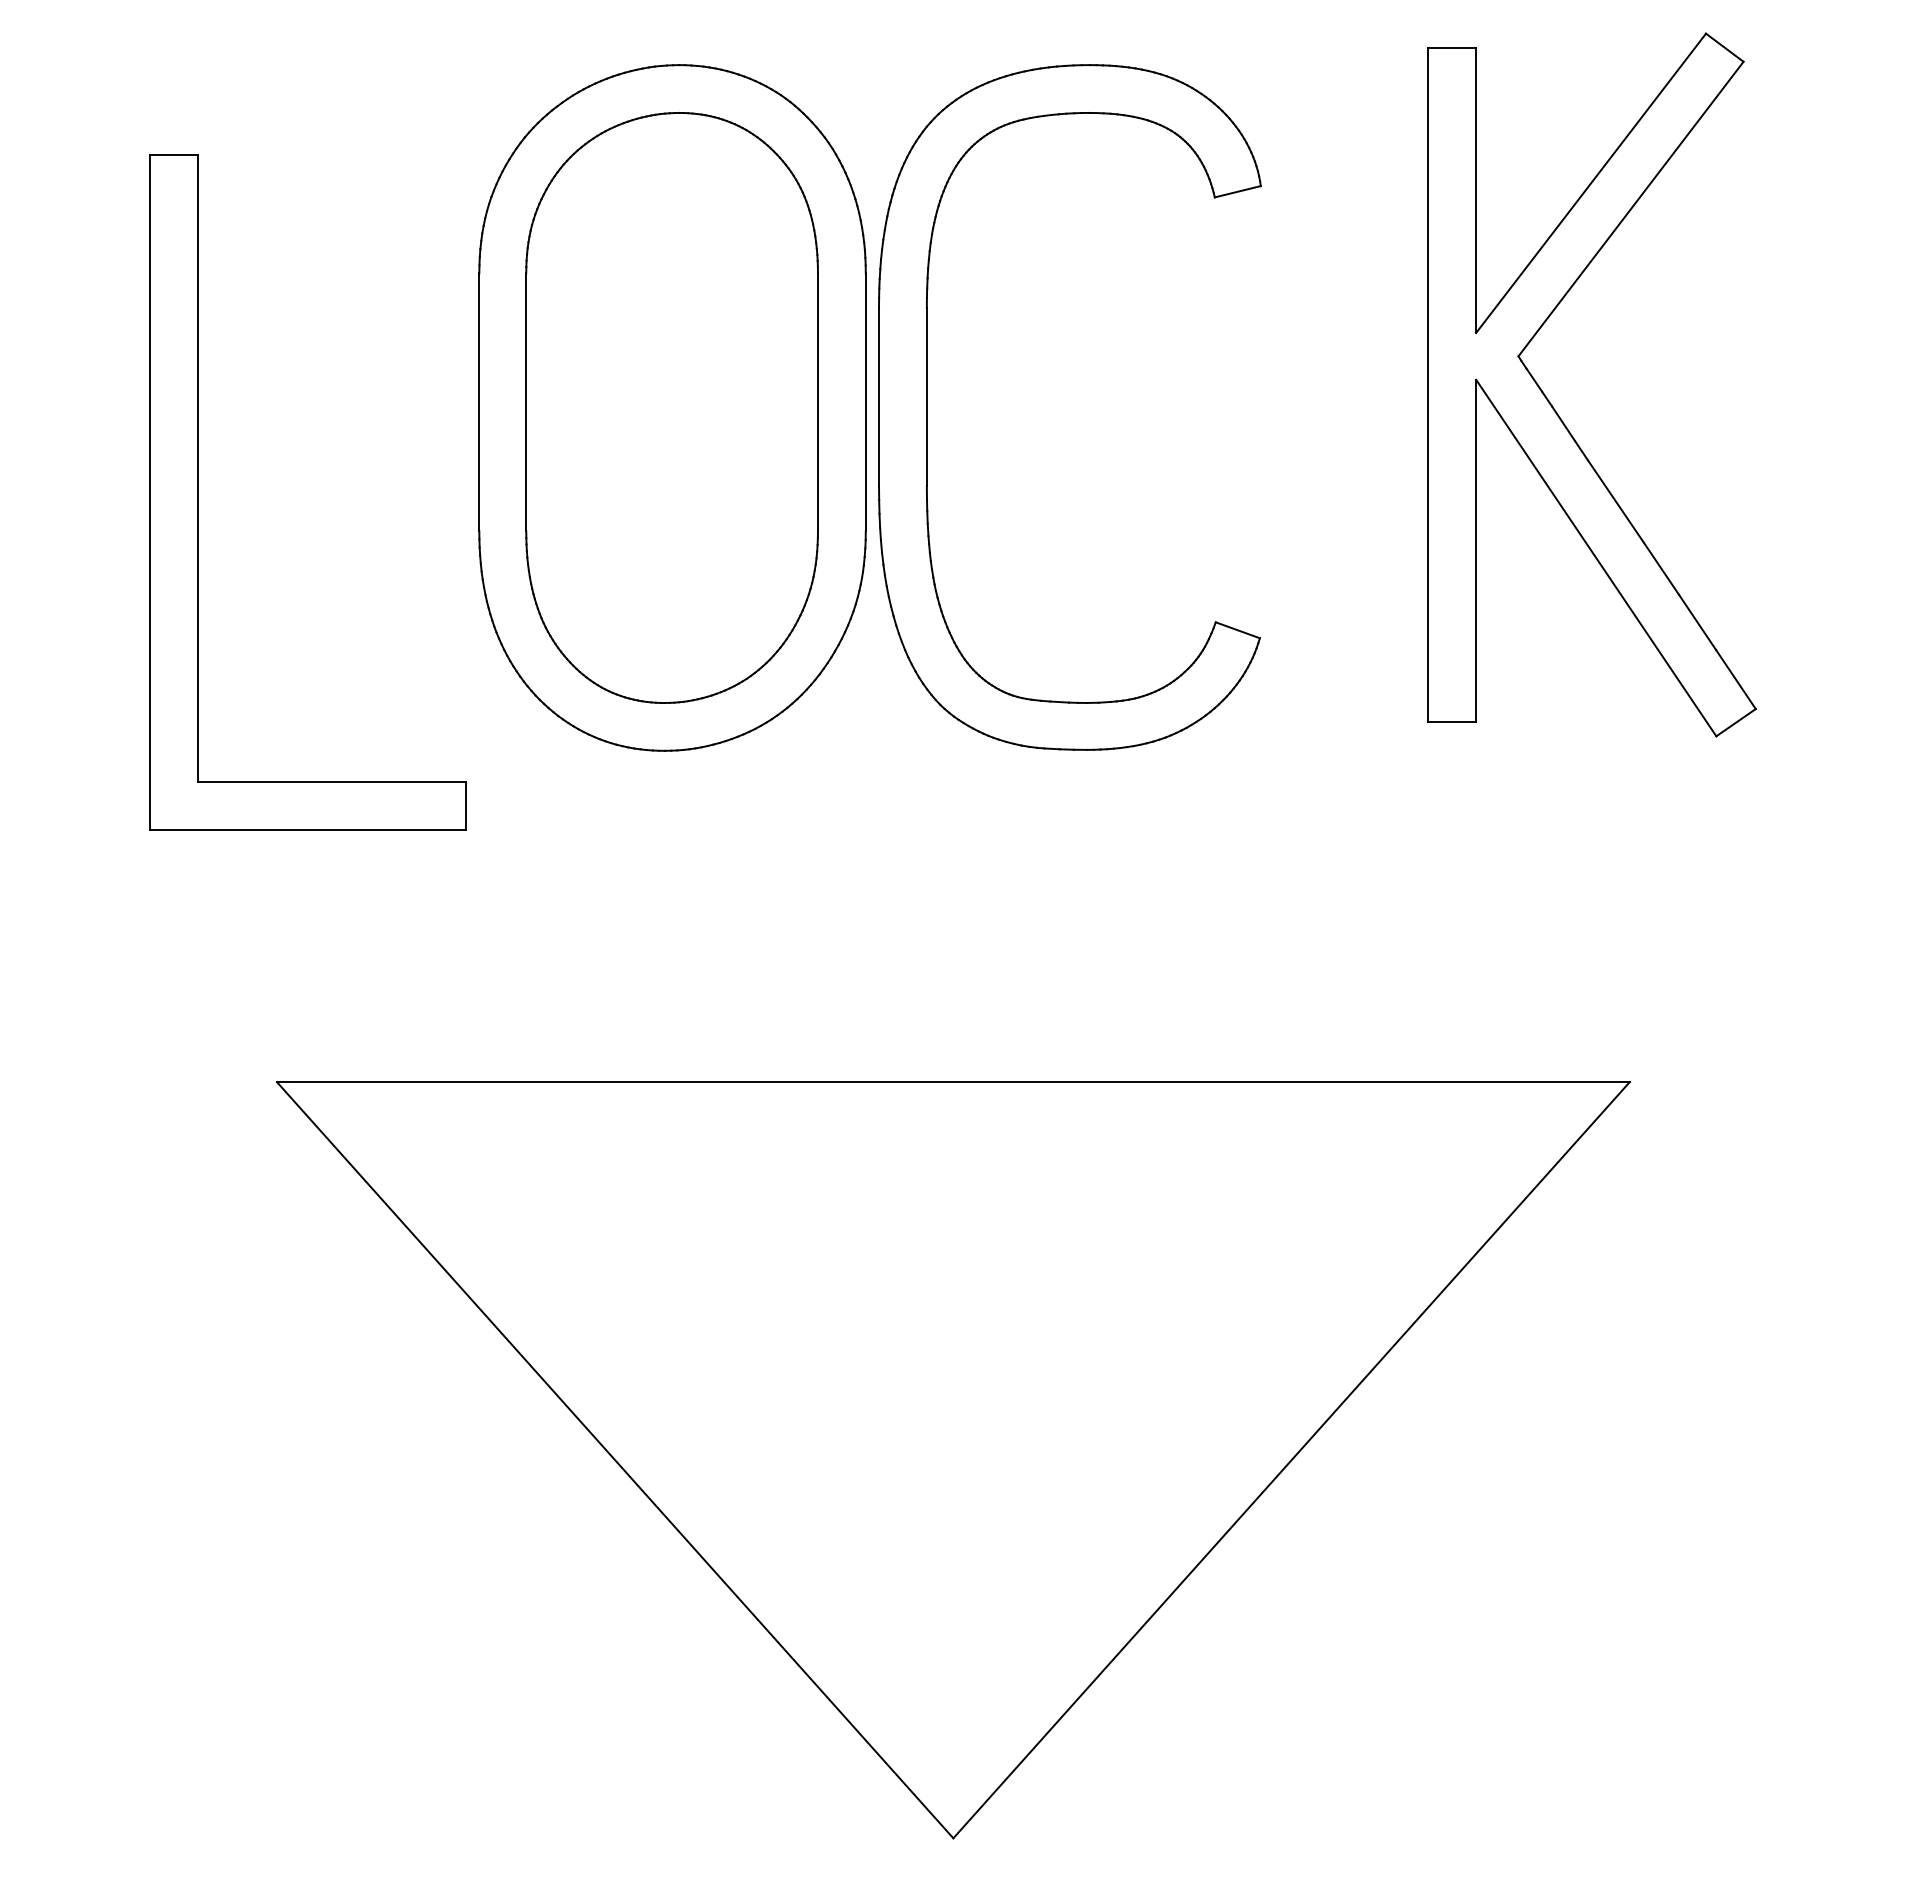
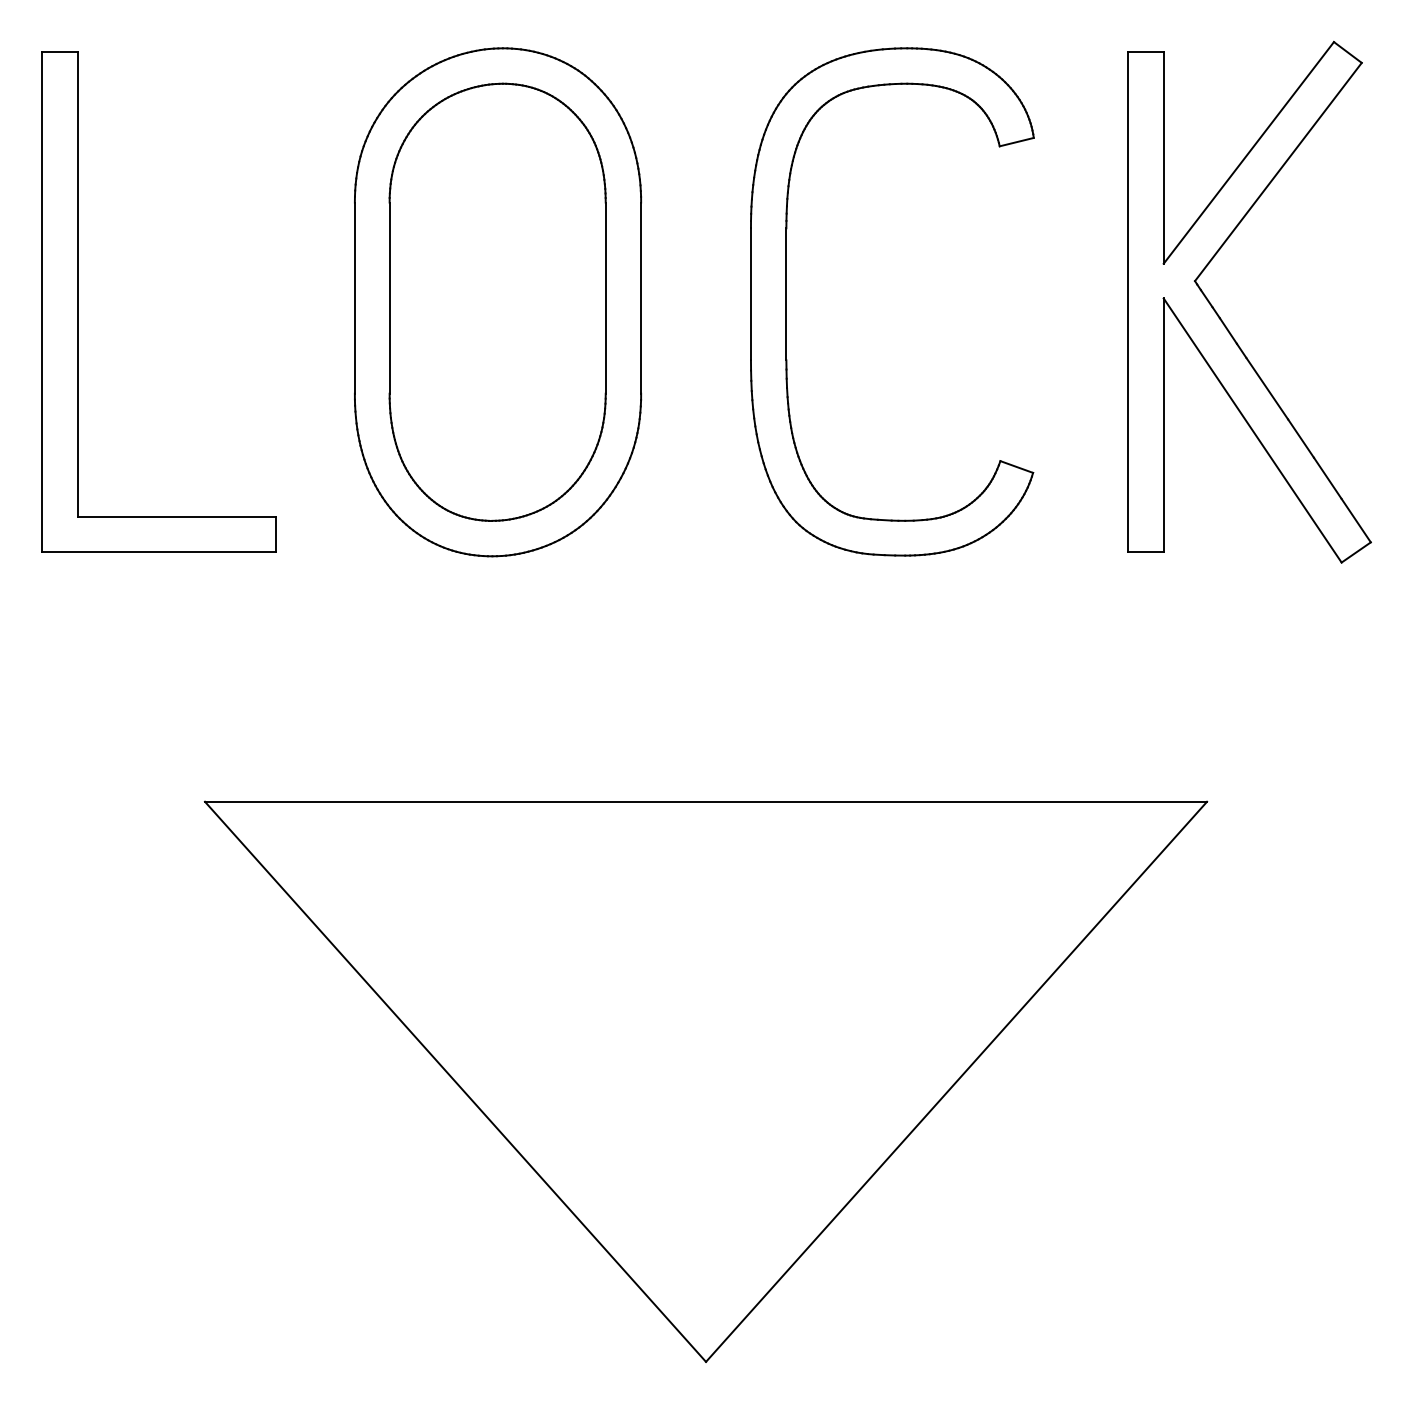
part: (927, 407) -> (786, 301), moved
part: (1555, 409) -> (1222, 320), moved
part: (198, 492) -> (77, 301), moved

